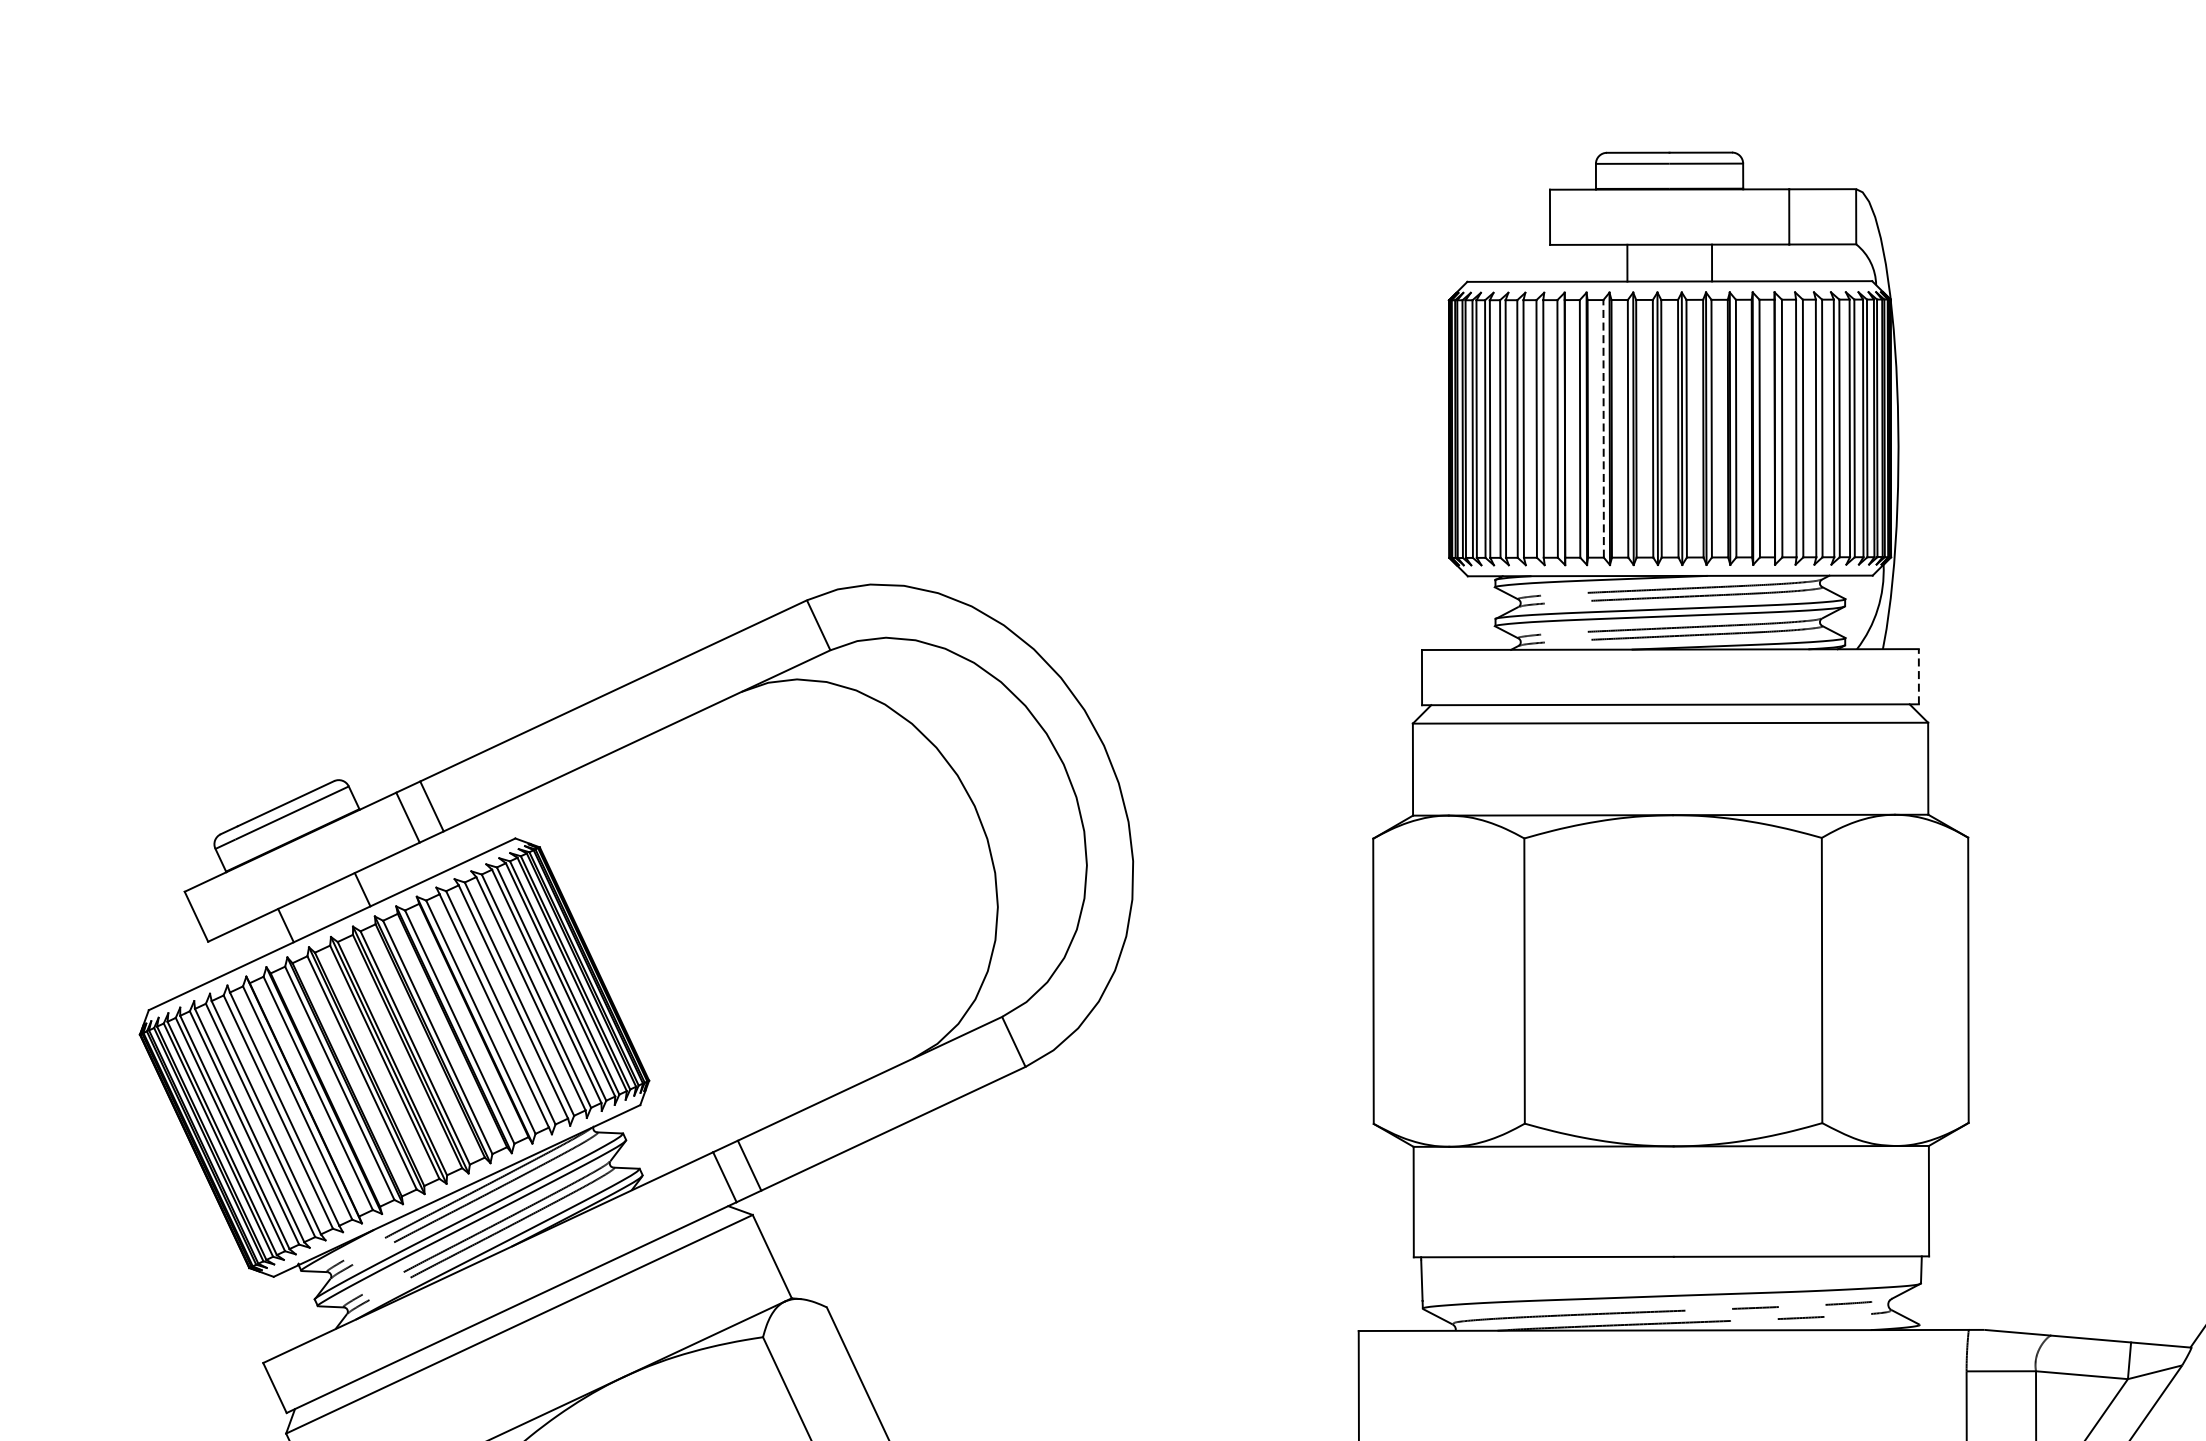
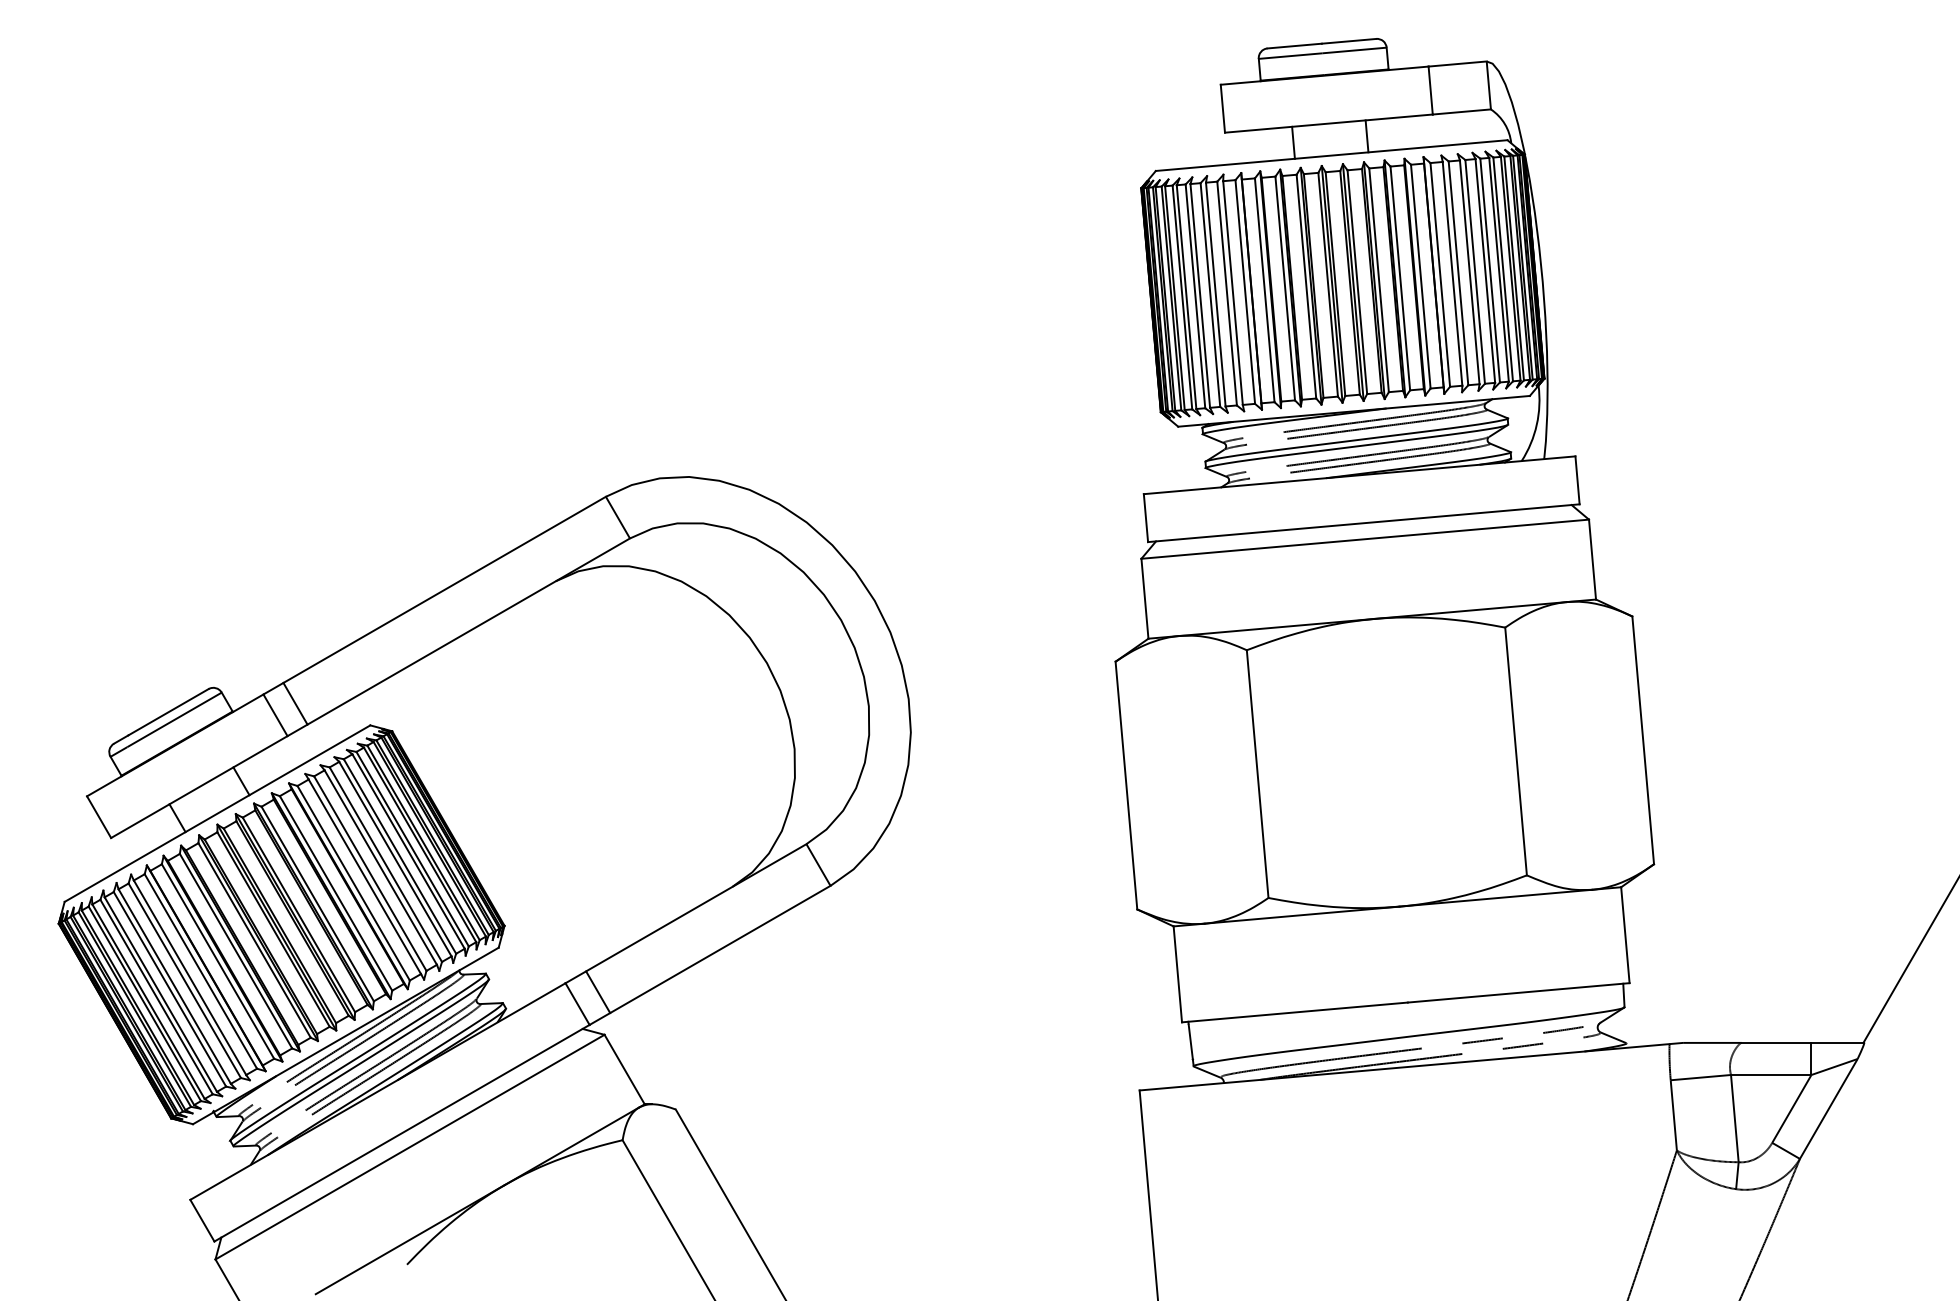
line: (1603, 428) -> (1285, 288), dashed -> solid
line: (1918, 675) -> (1577, 479), dashed -> solid

